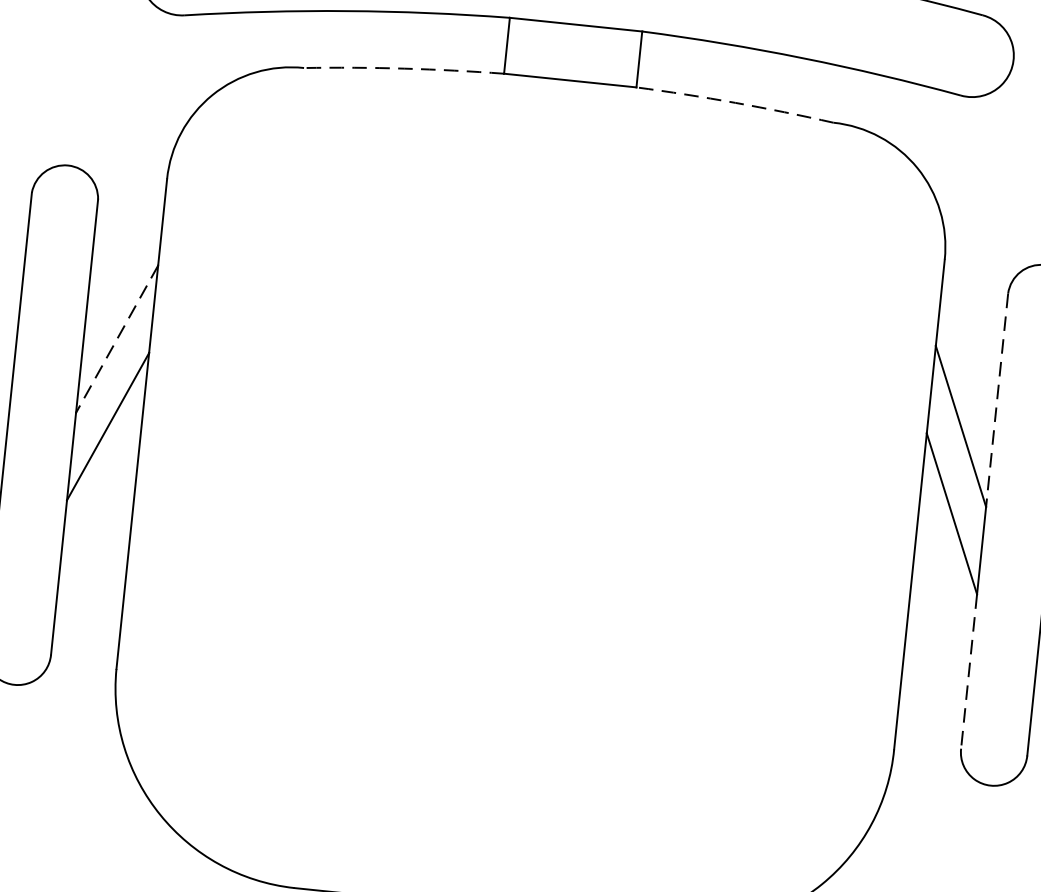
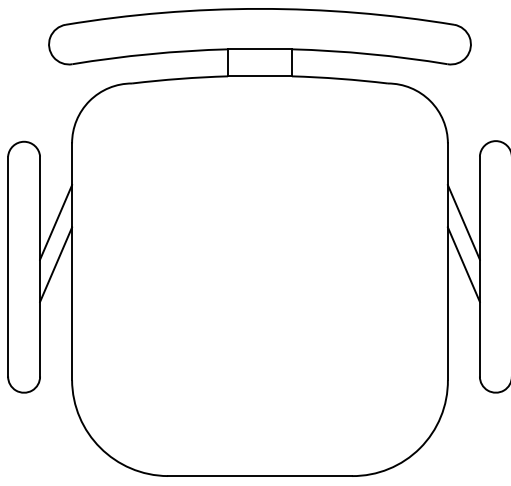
arc: (403, 67) -> (179, 78), dashed -> solid
arc: (736, 102) -> (340, 78), dashed -> solid
line: (117, 339) -> (56, 222), dashed -> solid
line: (996, 400) -> (479, 208), dashed -> solid
line: (968, 672) -> (479, 339), dashed -> solid

